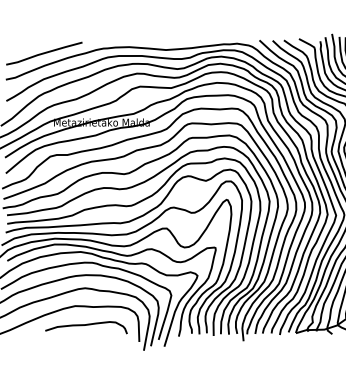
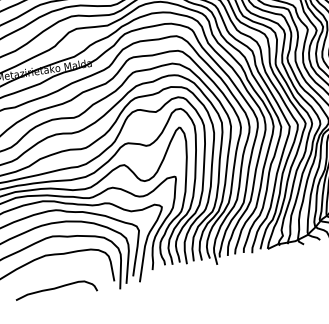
curve: (86, 325) -> (55, 288), moved

